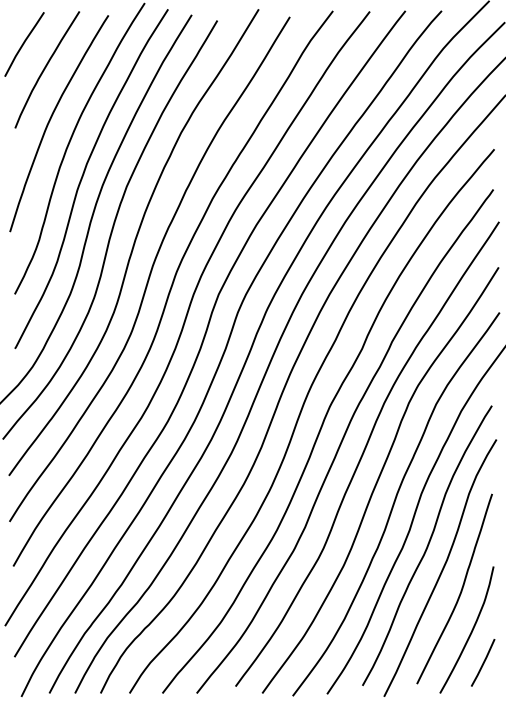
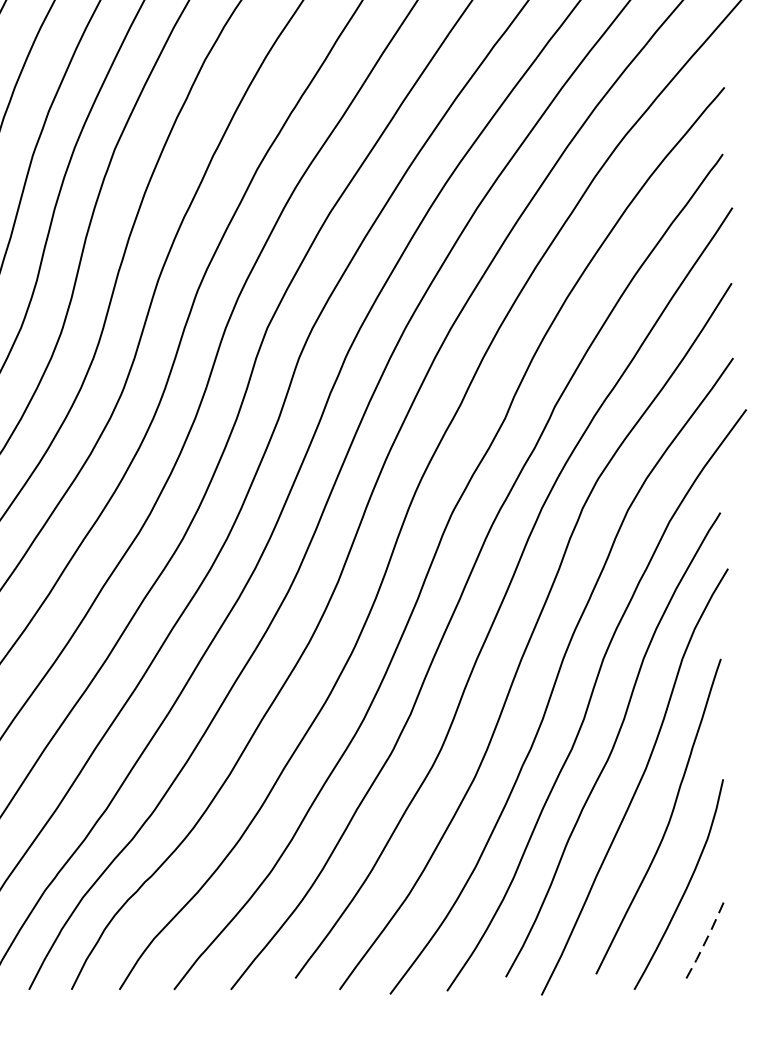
line: (483, 663) -> (706, 940), solid -> dashed

